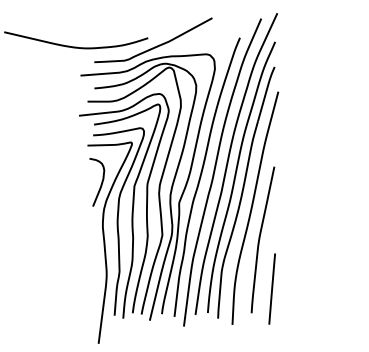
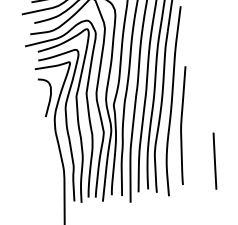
line: (271, 288) -> (214, 160), moved

